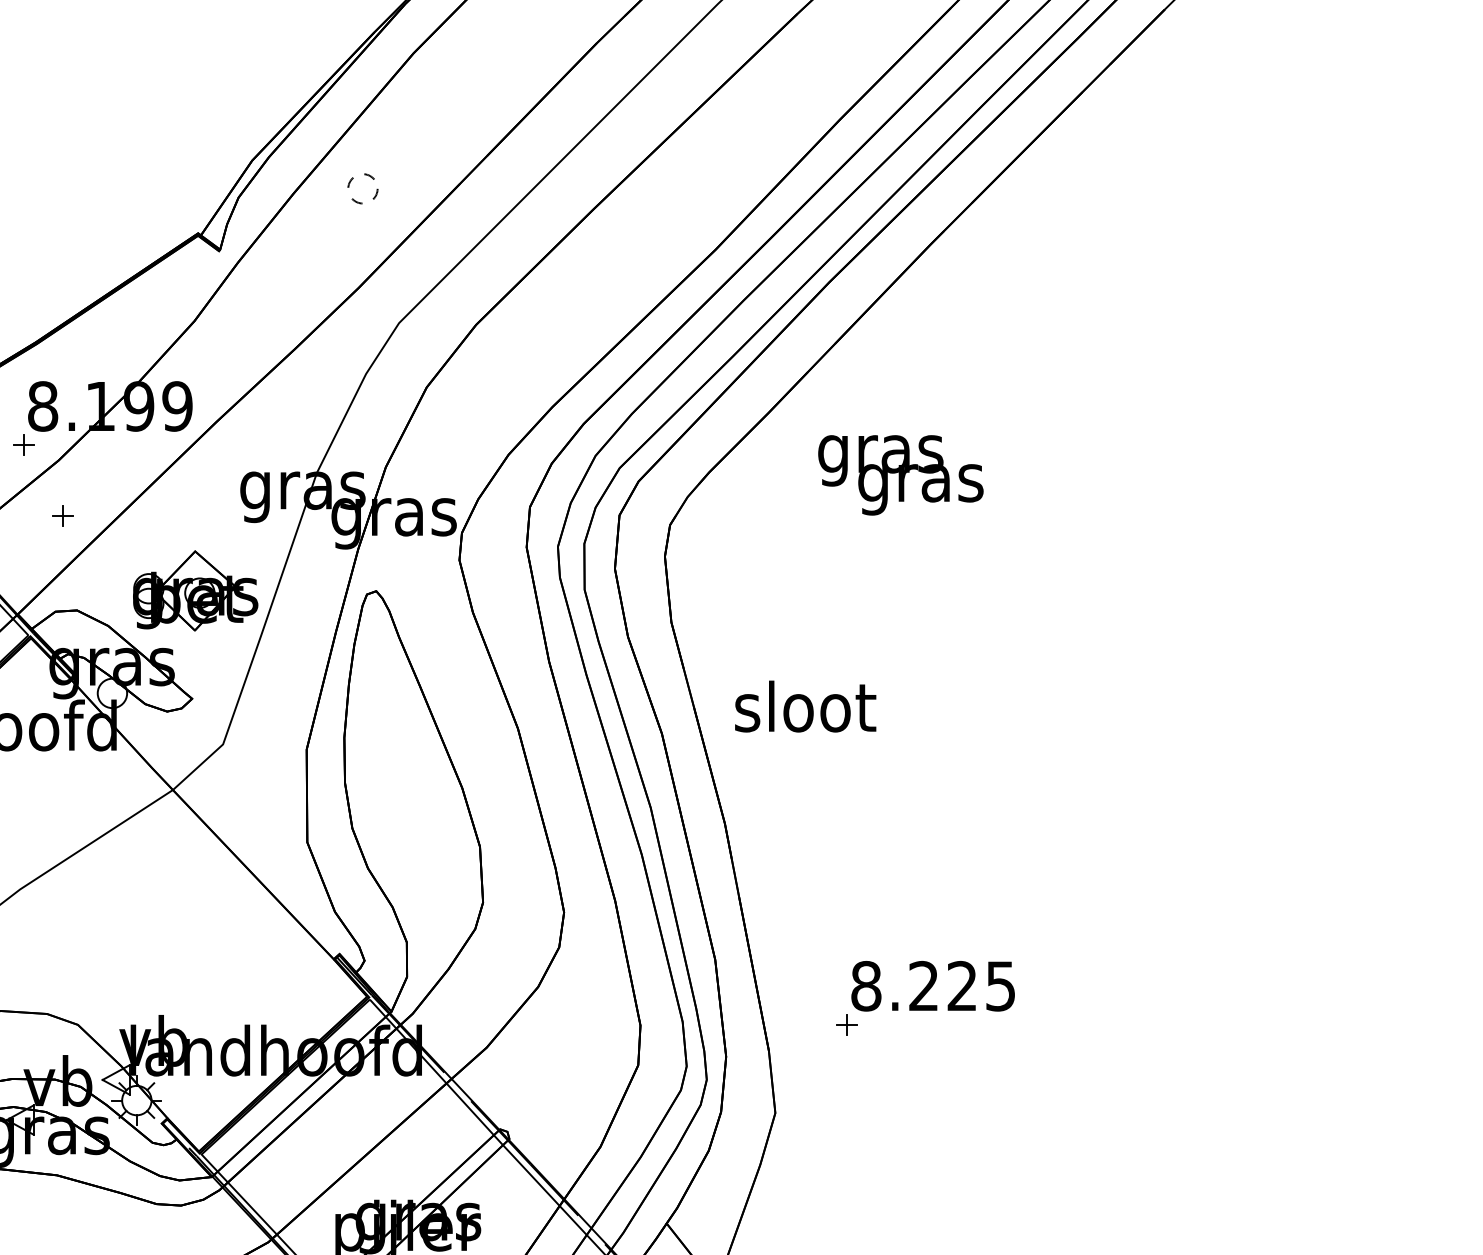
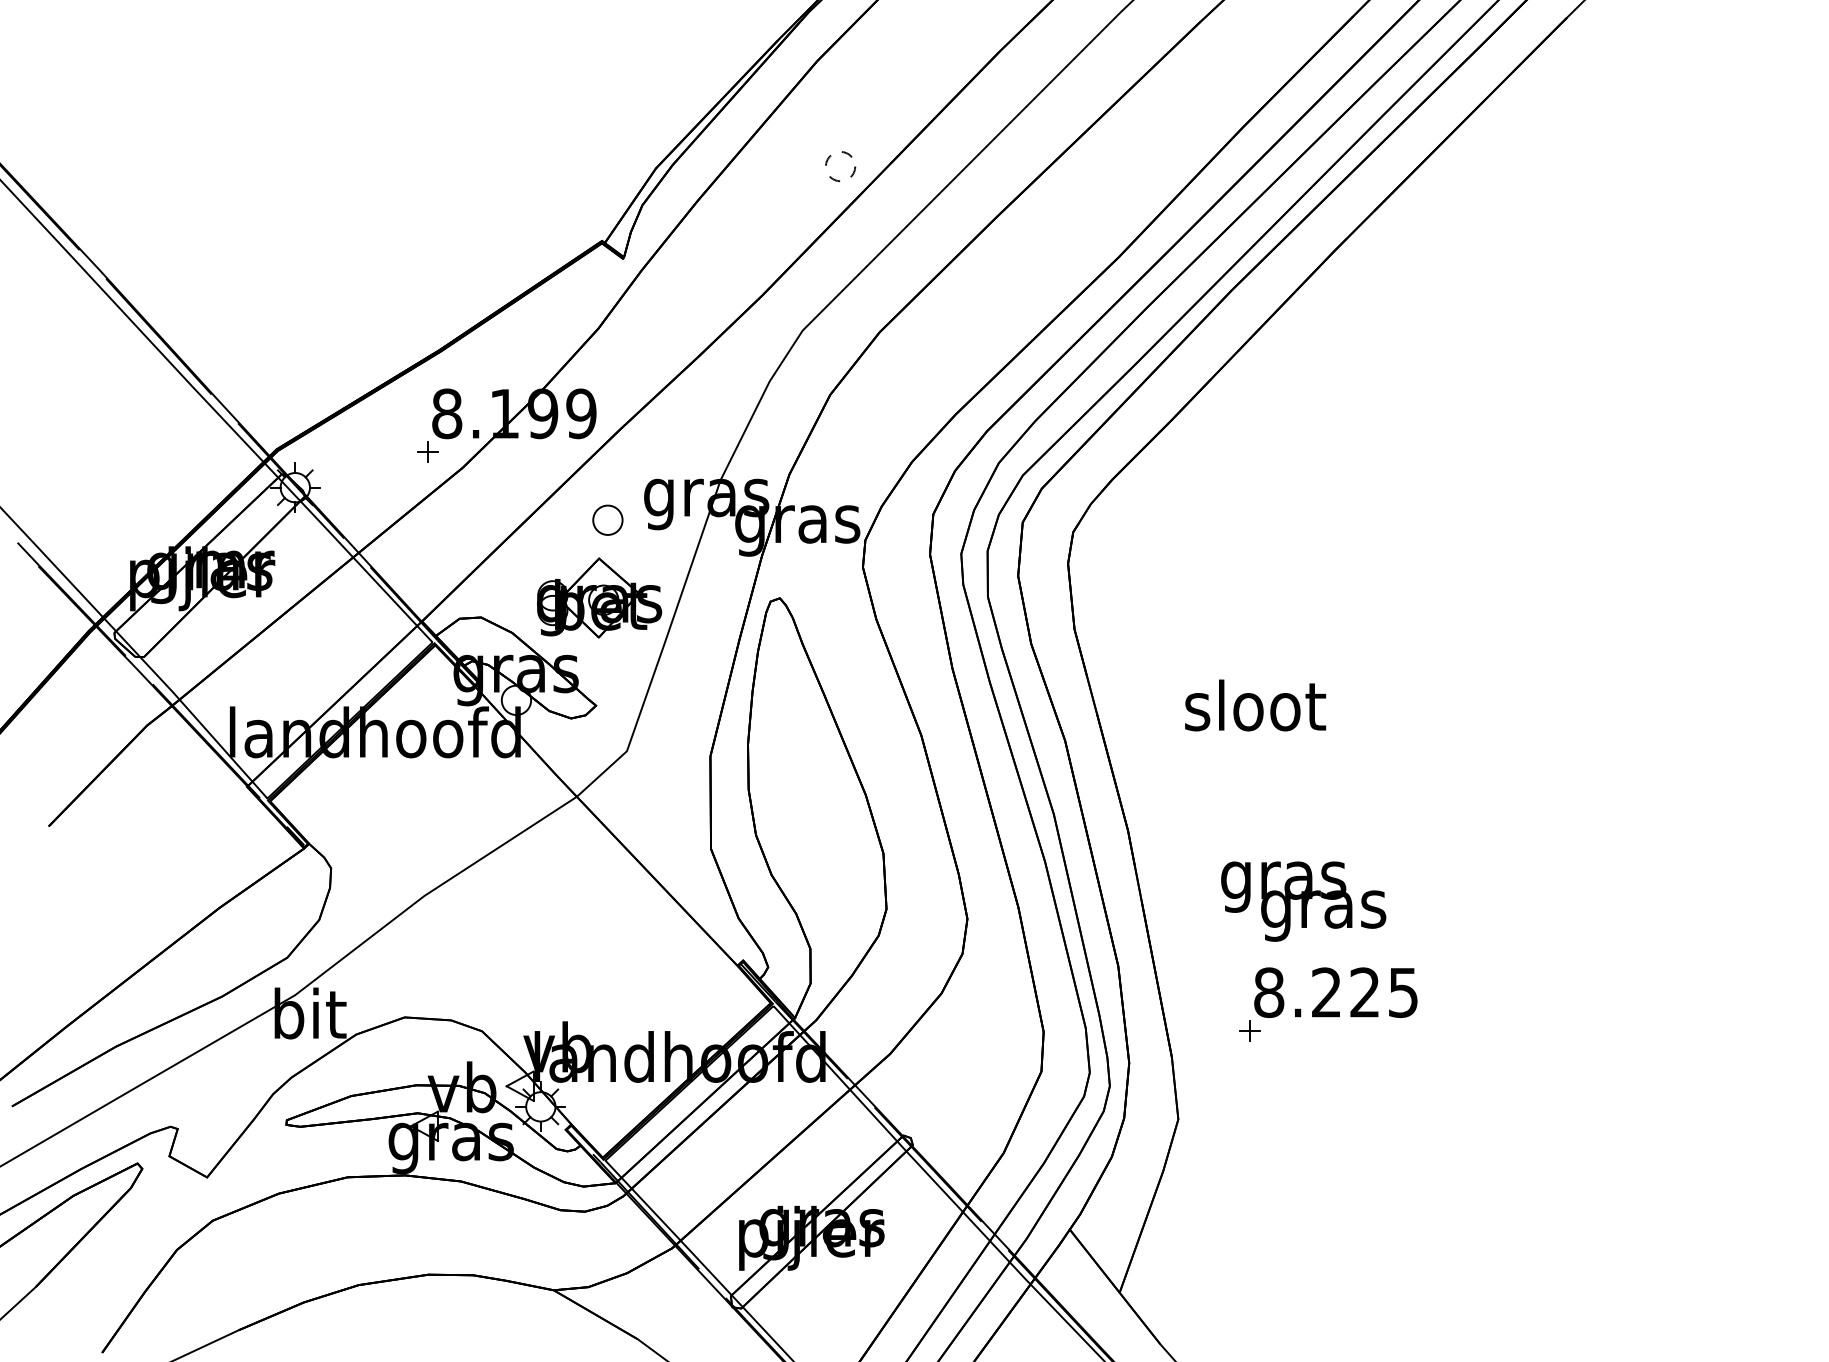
part: (365, 175) -> (843, 153), moved
text: (900, 475) -> (1303, 901), moved
part: (203, 512) -> (607, 519), added
part: (62, 515) -> (466, 522), removed
text: (805, 706) -> (1255, 705), moved

